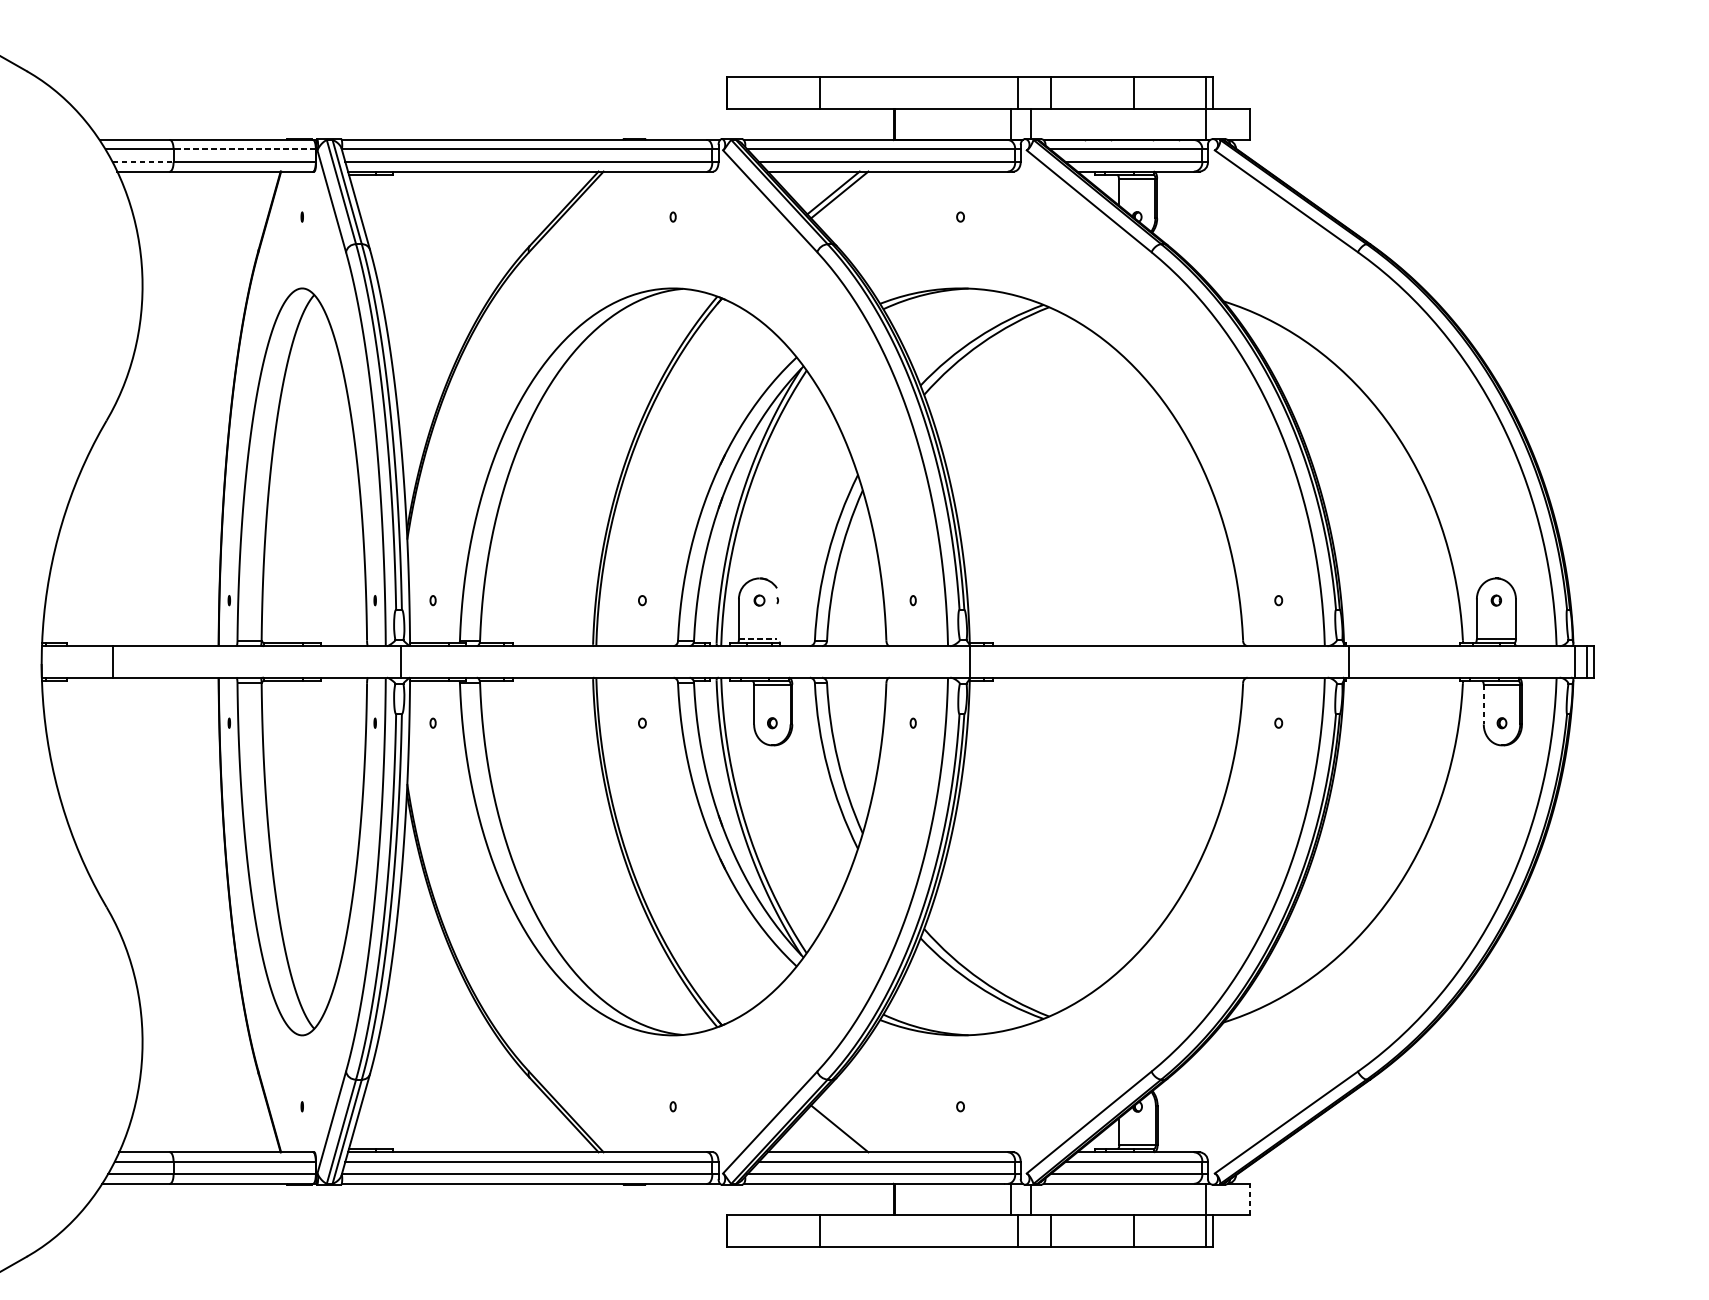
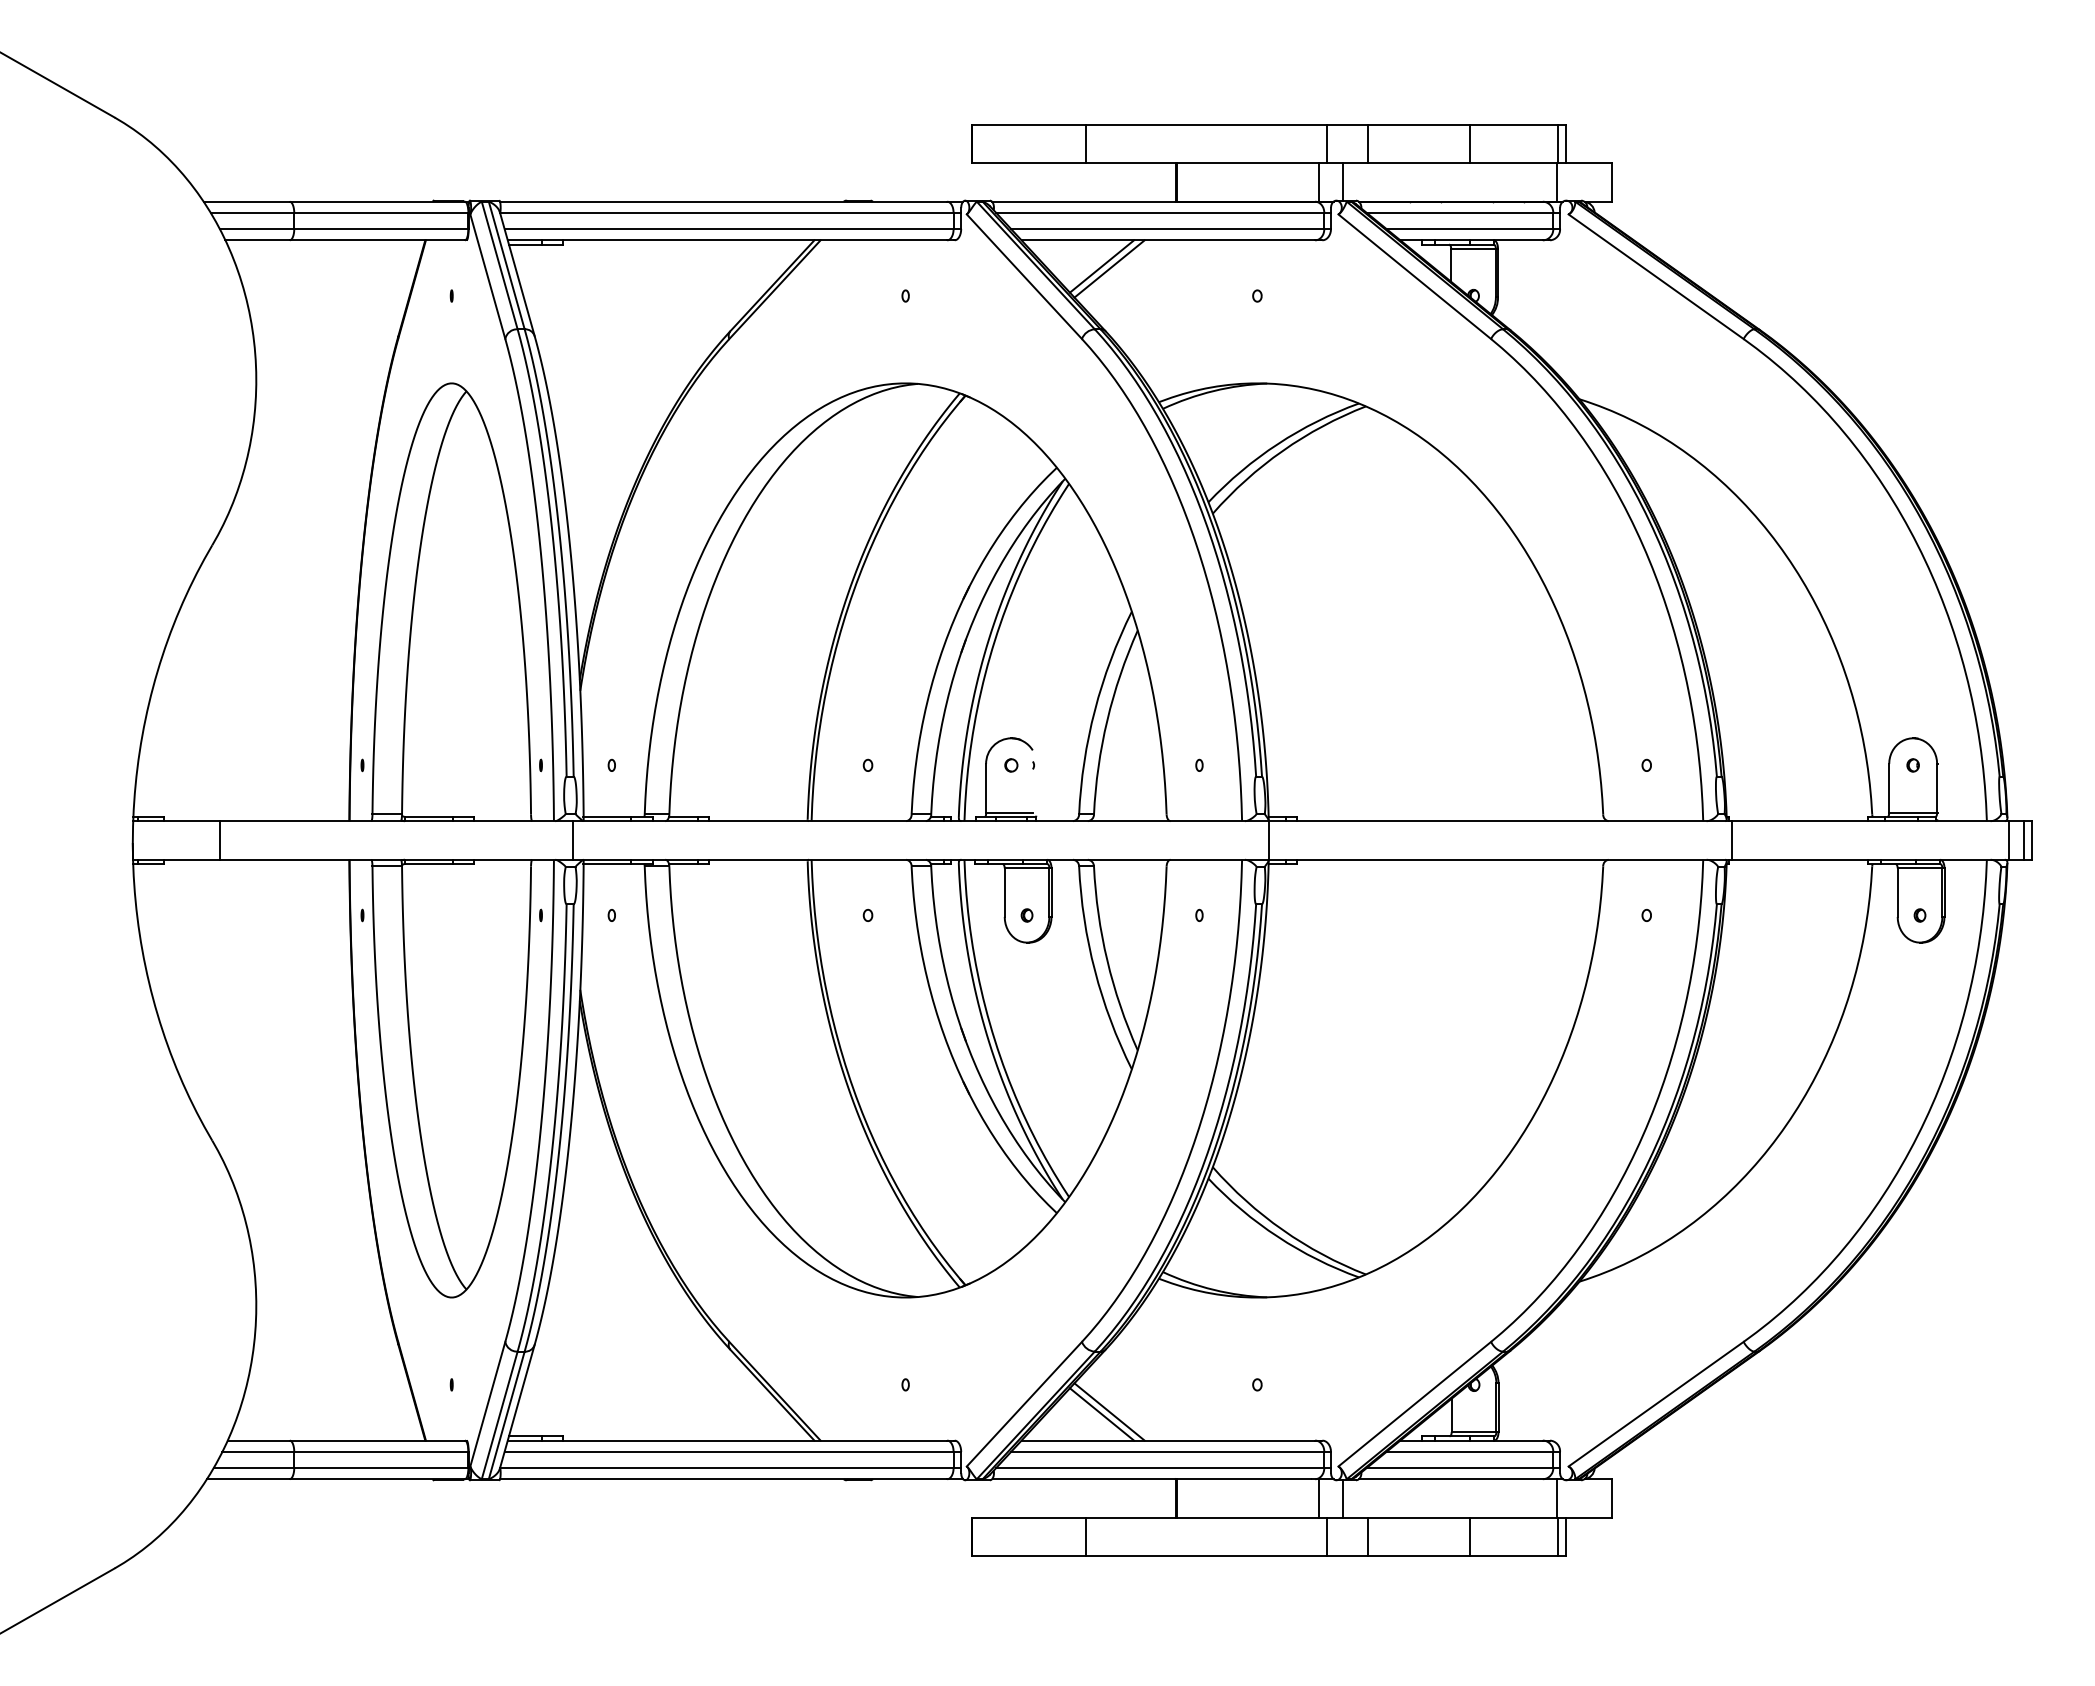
line: (244, 149) -> (380, 213), dashed -> solid
line: (143, 161) -> (257, 228), dashed -> solid
line: (758, 639) -> (1009, 812), dashed -> solid
line: (1483, 705) -> (1897, 893), dashed -> solid
line: (833, 1130) -> (1101, 1414), added
line: (1250, 1199) -> (1612, 1498), dashed -> solid

